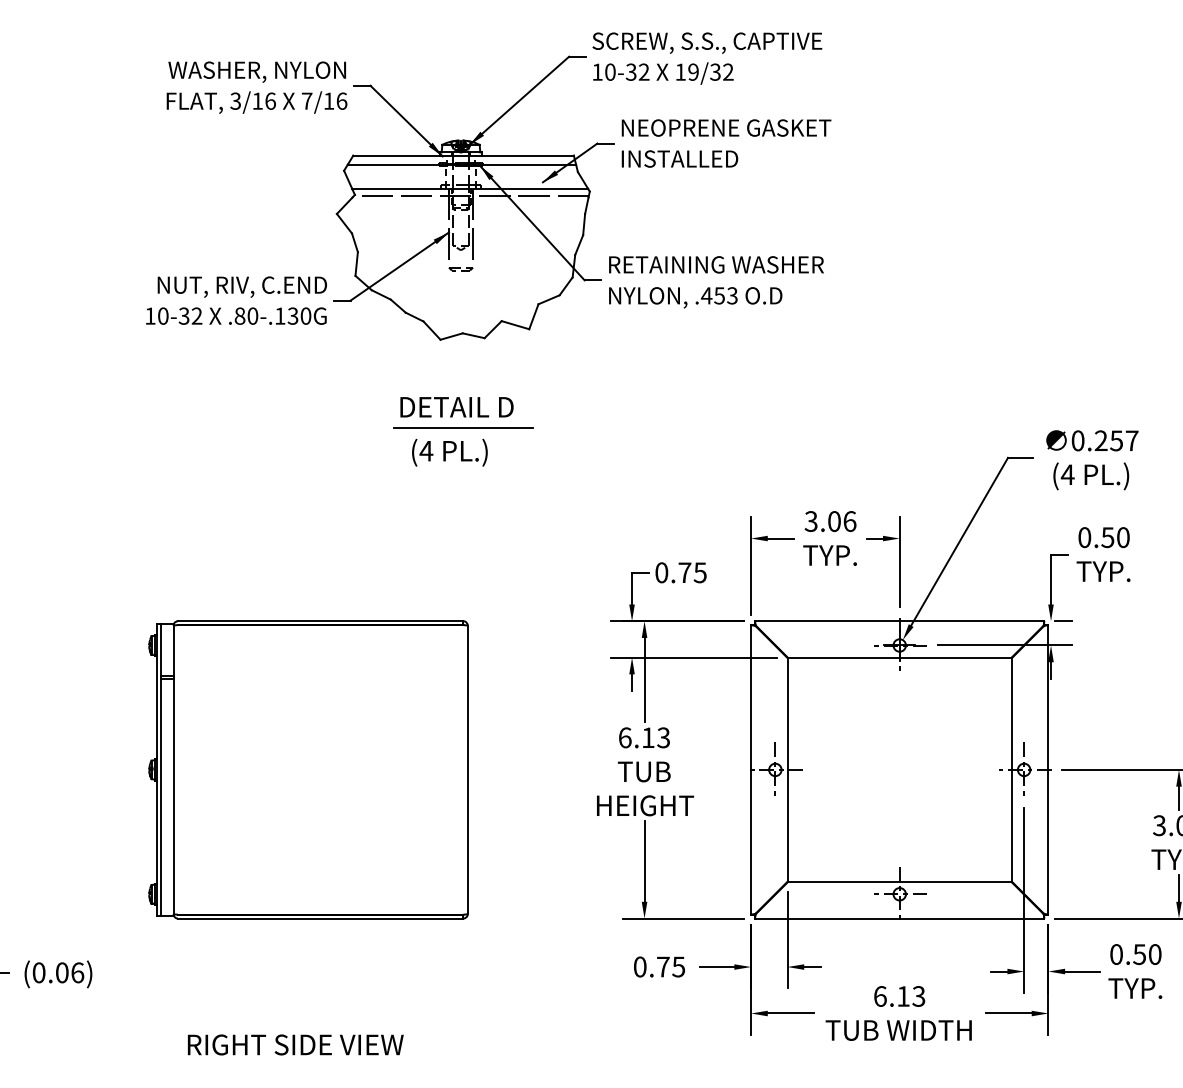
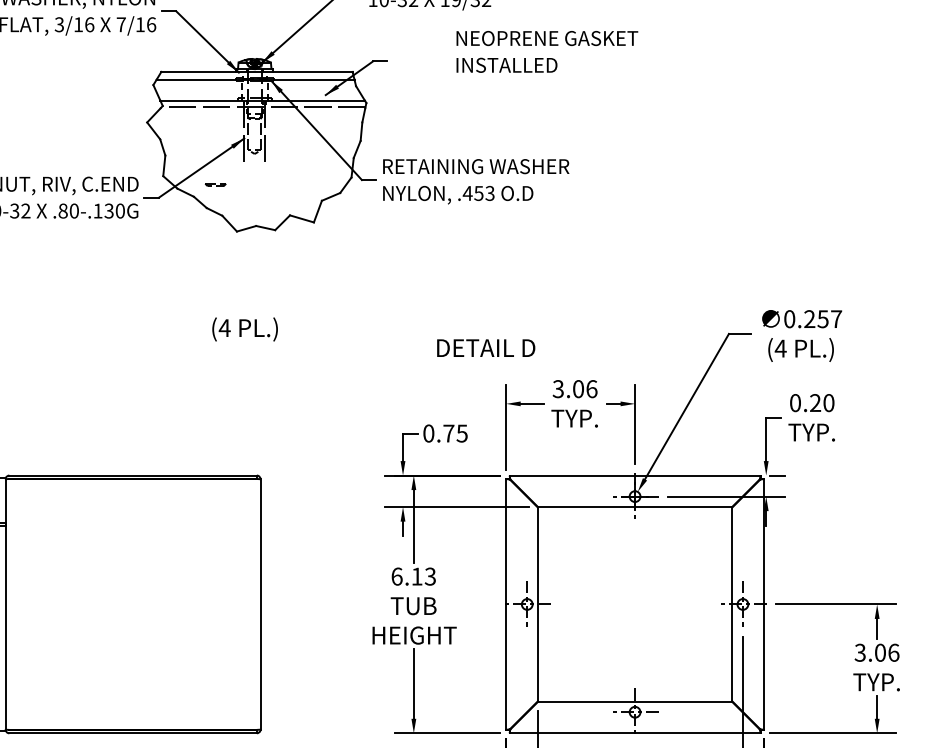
text: (726, 143) -> (547, 51), moved
part: (460, 269) -> (215, 185), moved
text: (456, 407) -> (485, 348), moved
line: (463, 428) -> (256, 308), removed
text: (1107, 537) -> (815, 402), 0.50 -> 0.20

